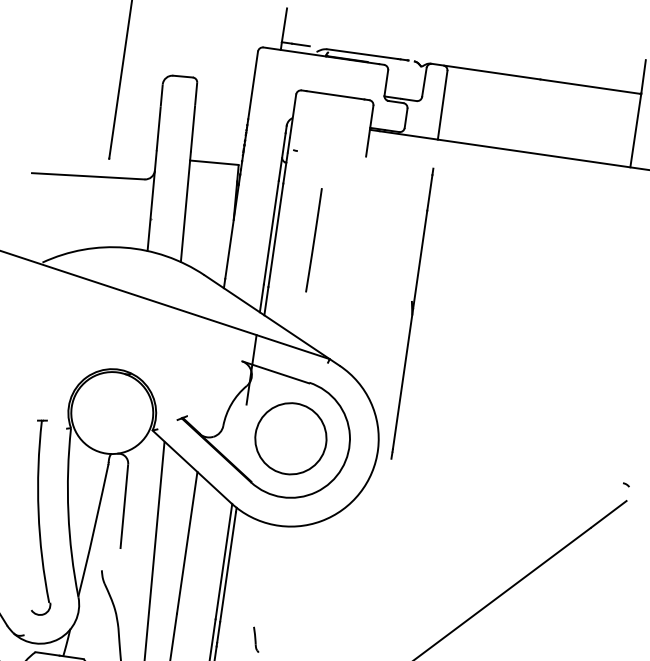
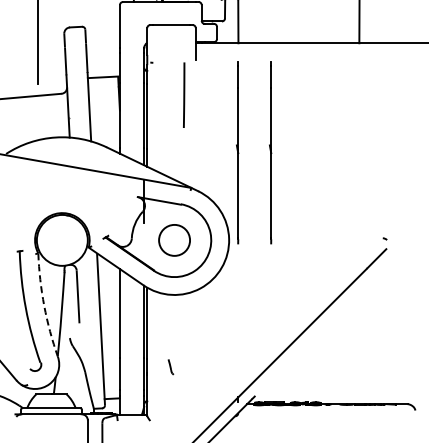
line: (314, 239) -> (184, 94), moved
part: (463, 320) -> (270, 152), added
circle: (290, 438) -> (174, 240), size x0.7
arc: (68, 512) -> (44, 305), solid -> dashed

